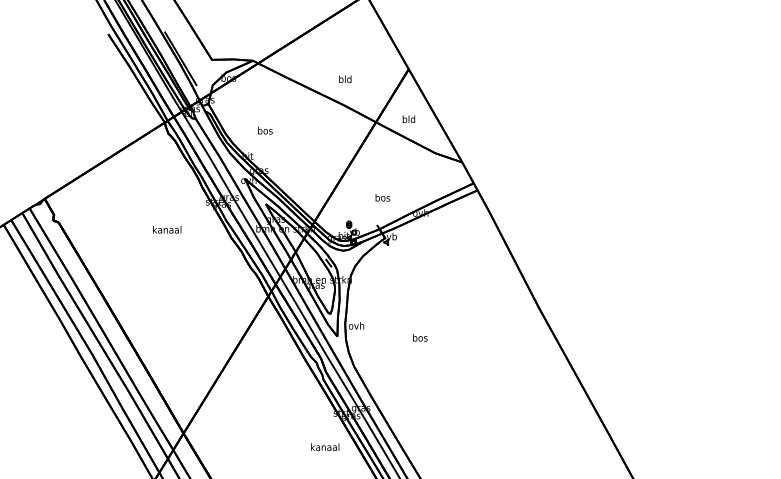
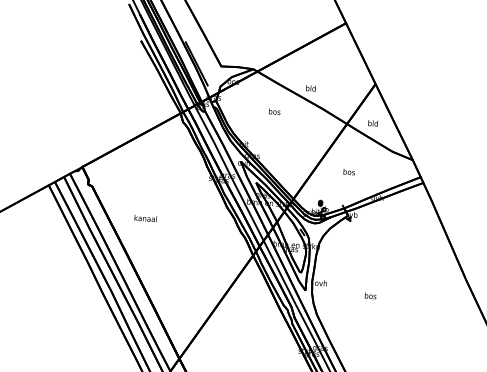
text: (345, 79) -> (311, 88), moved
text: (265, 130) -> (274, 111), moved
text: (382, 197) -> (349, 171), moved
text: (167, 229) -> (145, 218), moved

